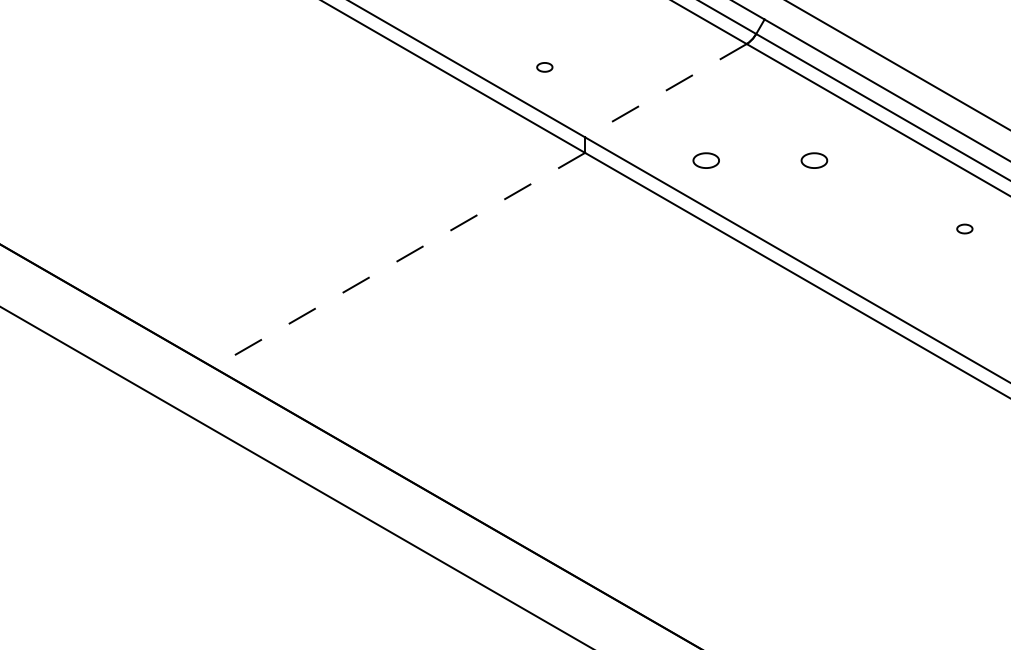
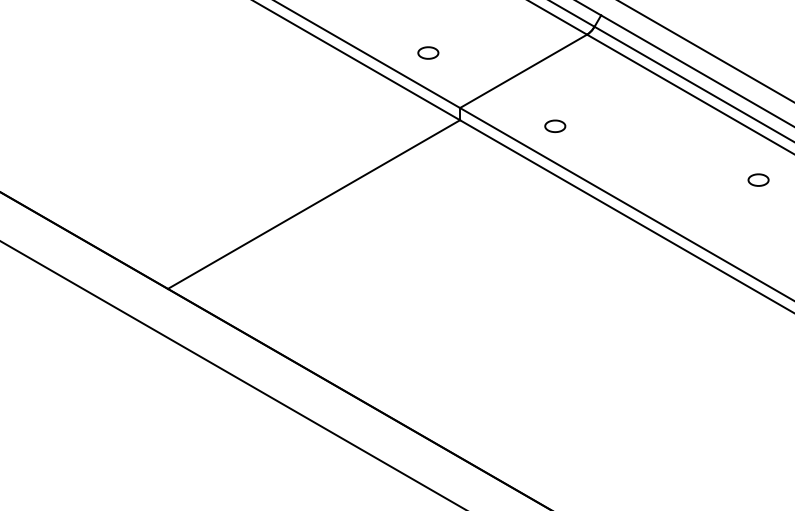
part: (544, 66) -> (428, 52), size x1.67
line: (665, 90) -> (523, 71), dashed -> solid
part: (814, 159) -> (640, 125), removed
part: (964, 228) -> (758, 179), size x1.67
line: (399, 260) -> (314, 204), dashed -> solid

